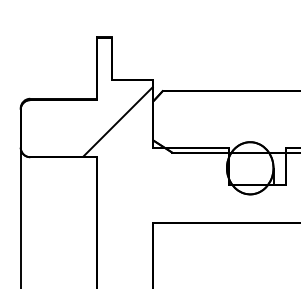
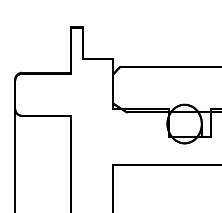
hatch: (117, 121) -> (86, 89), removed

